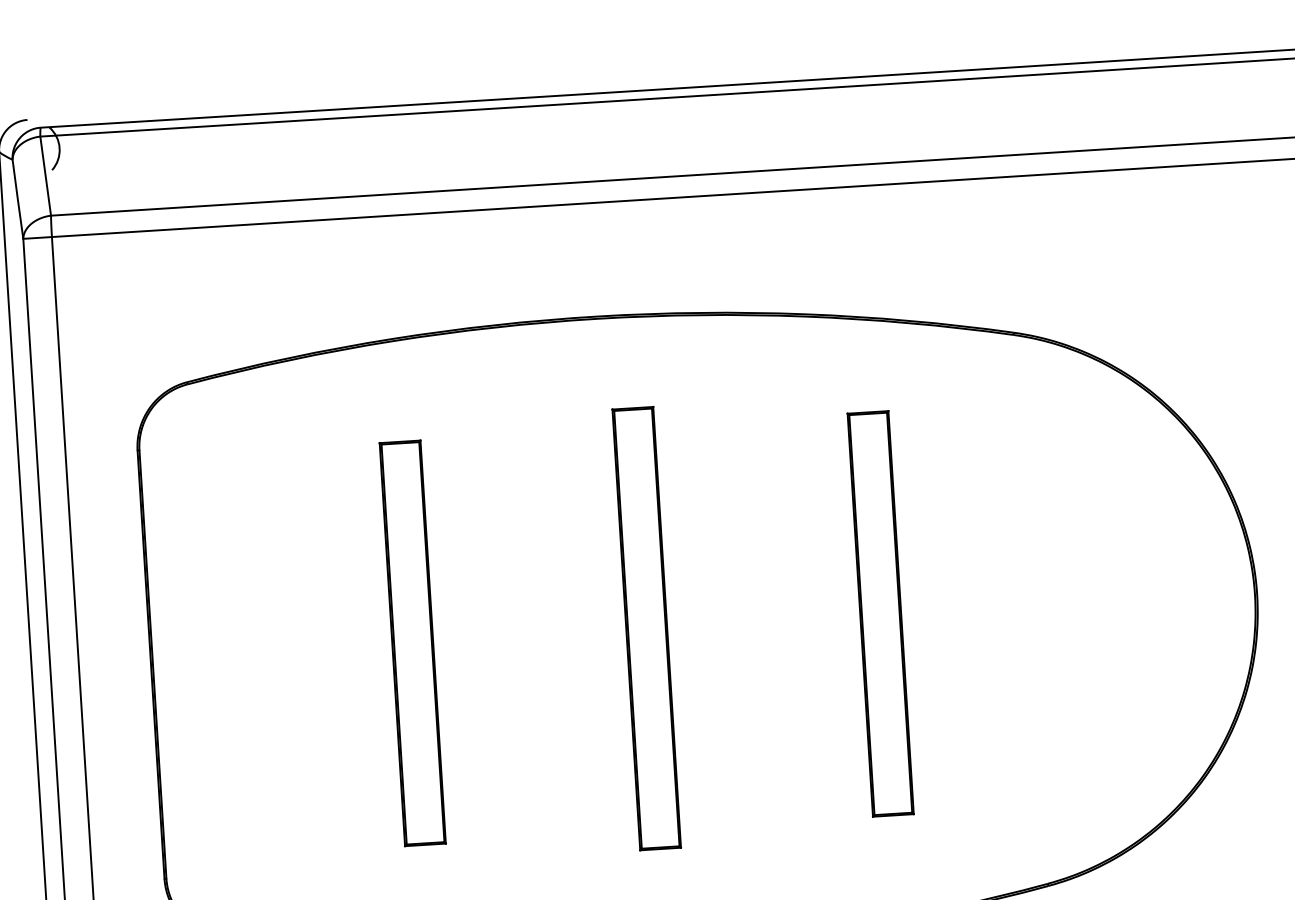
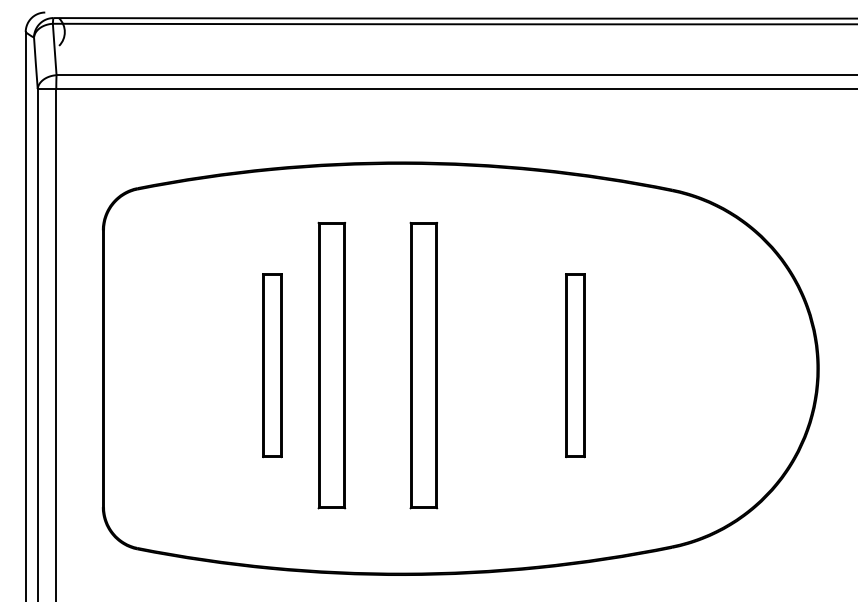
part: (880, 613) -> (575, 365), size x0.7
part: (504, 637) -> (331, 365), added
part: (412, 643) -> (272, 365), size x0.7

